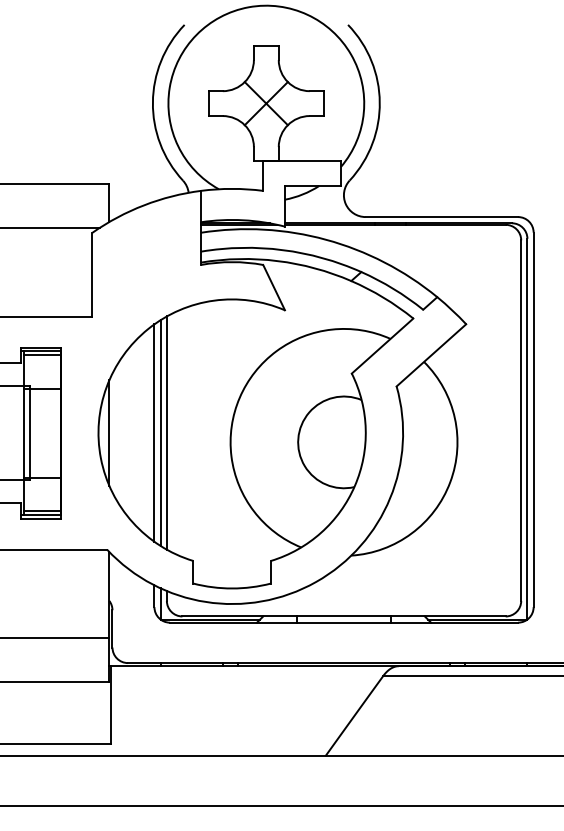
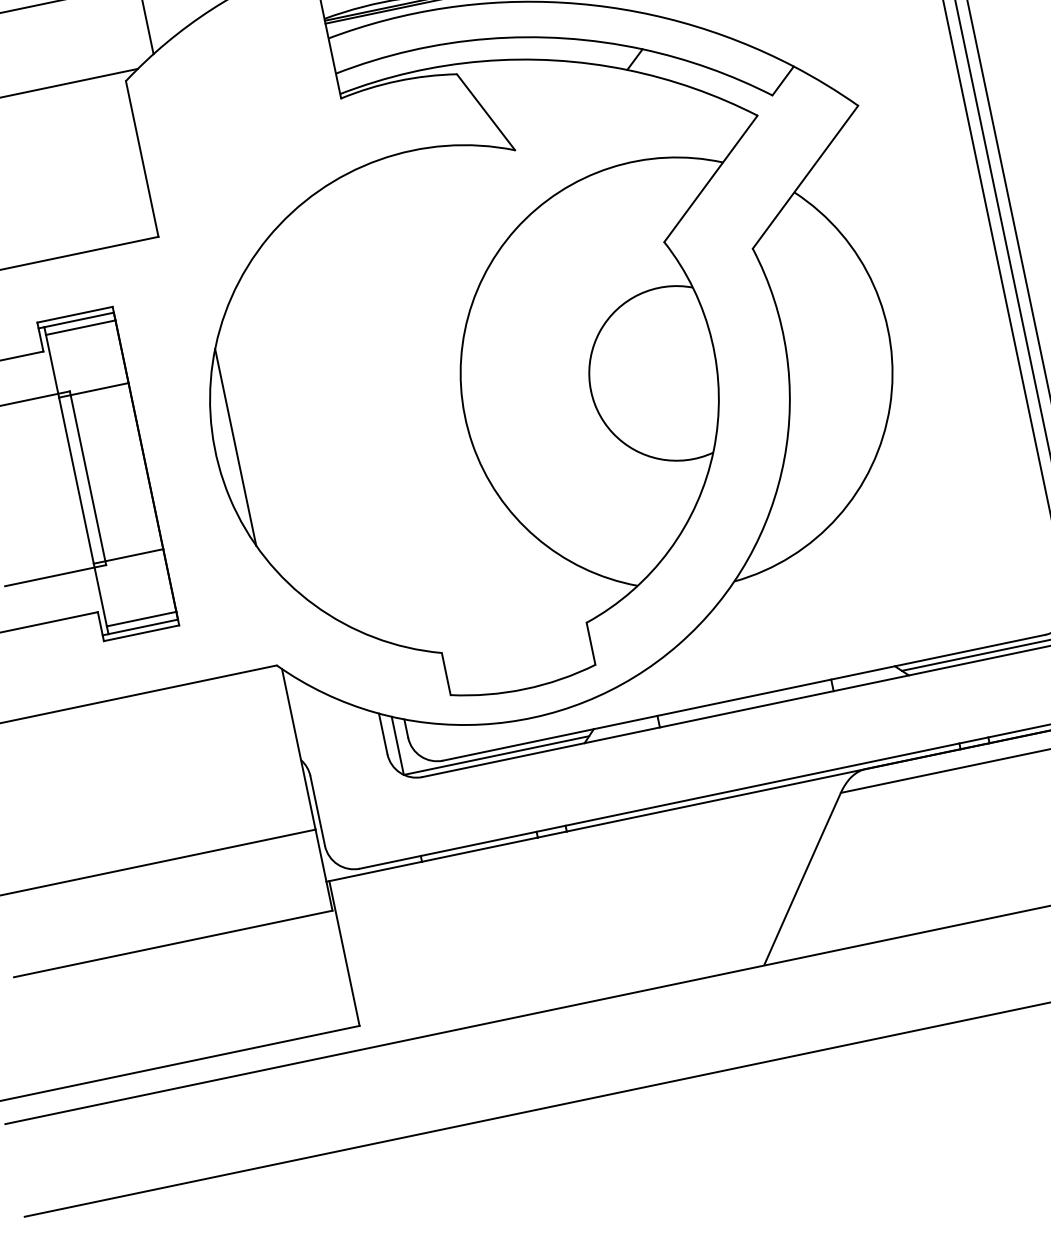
line: (154, 432) -> (319, 428), removed
line: (166, 432) -> (341, 424), removed
line: (160, 433) -> (331, 428), removed

